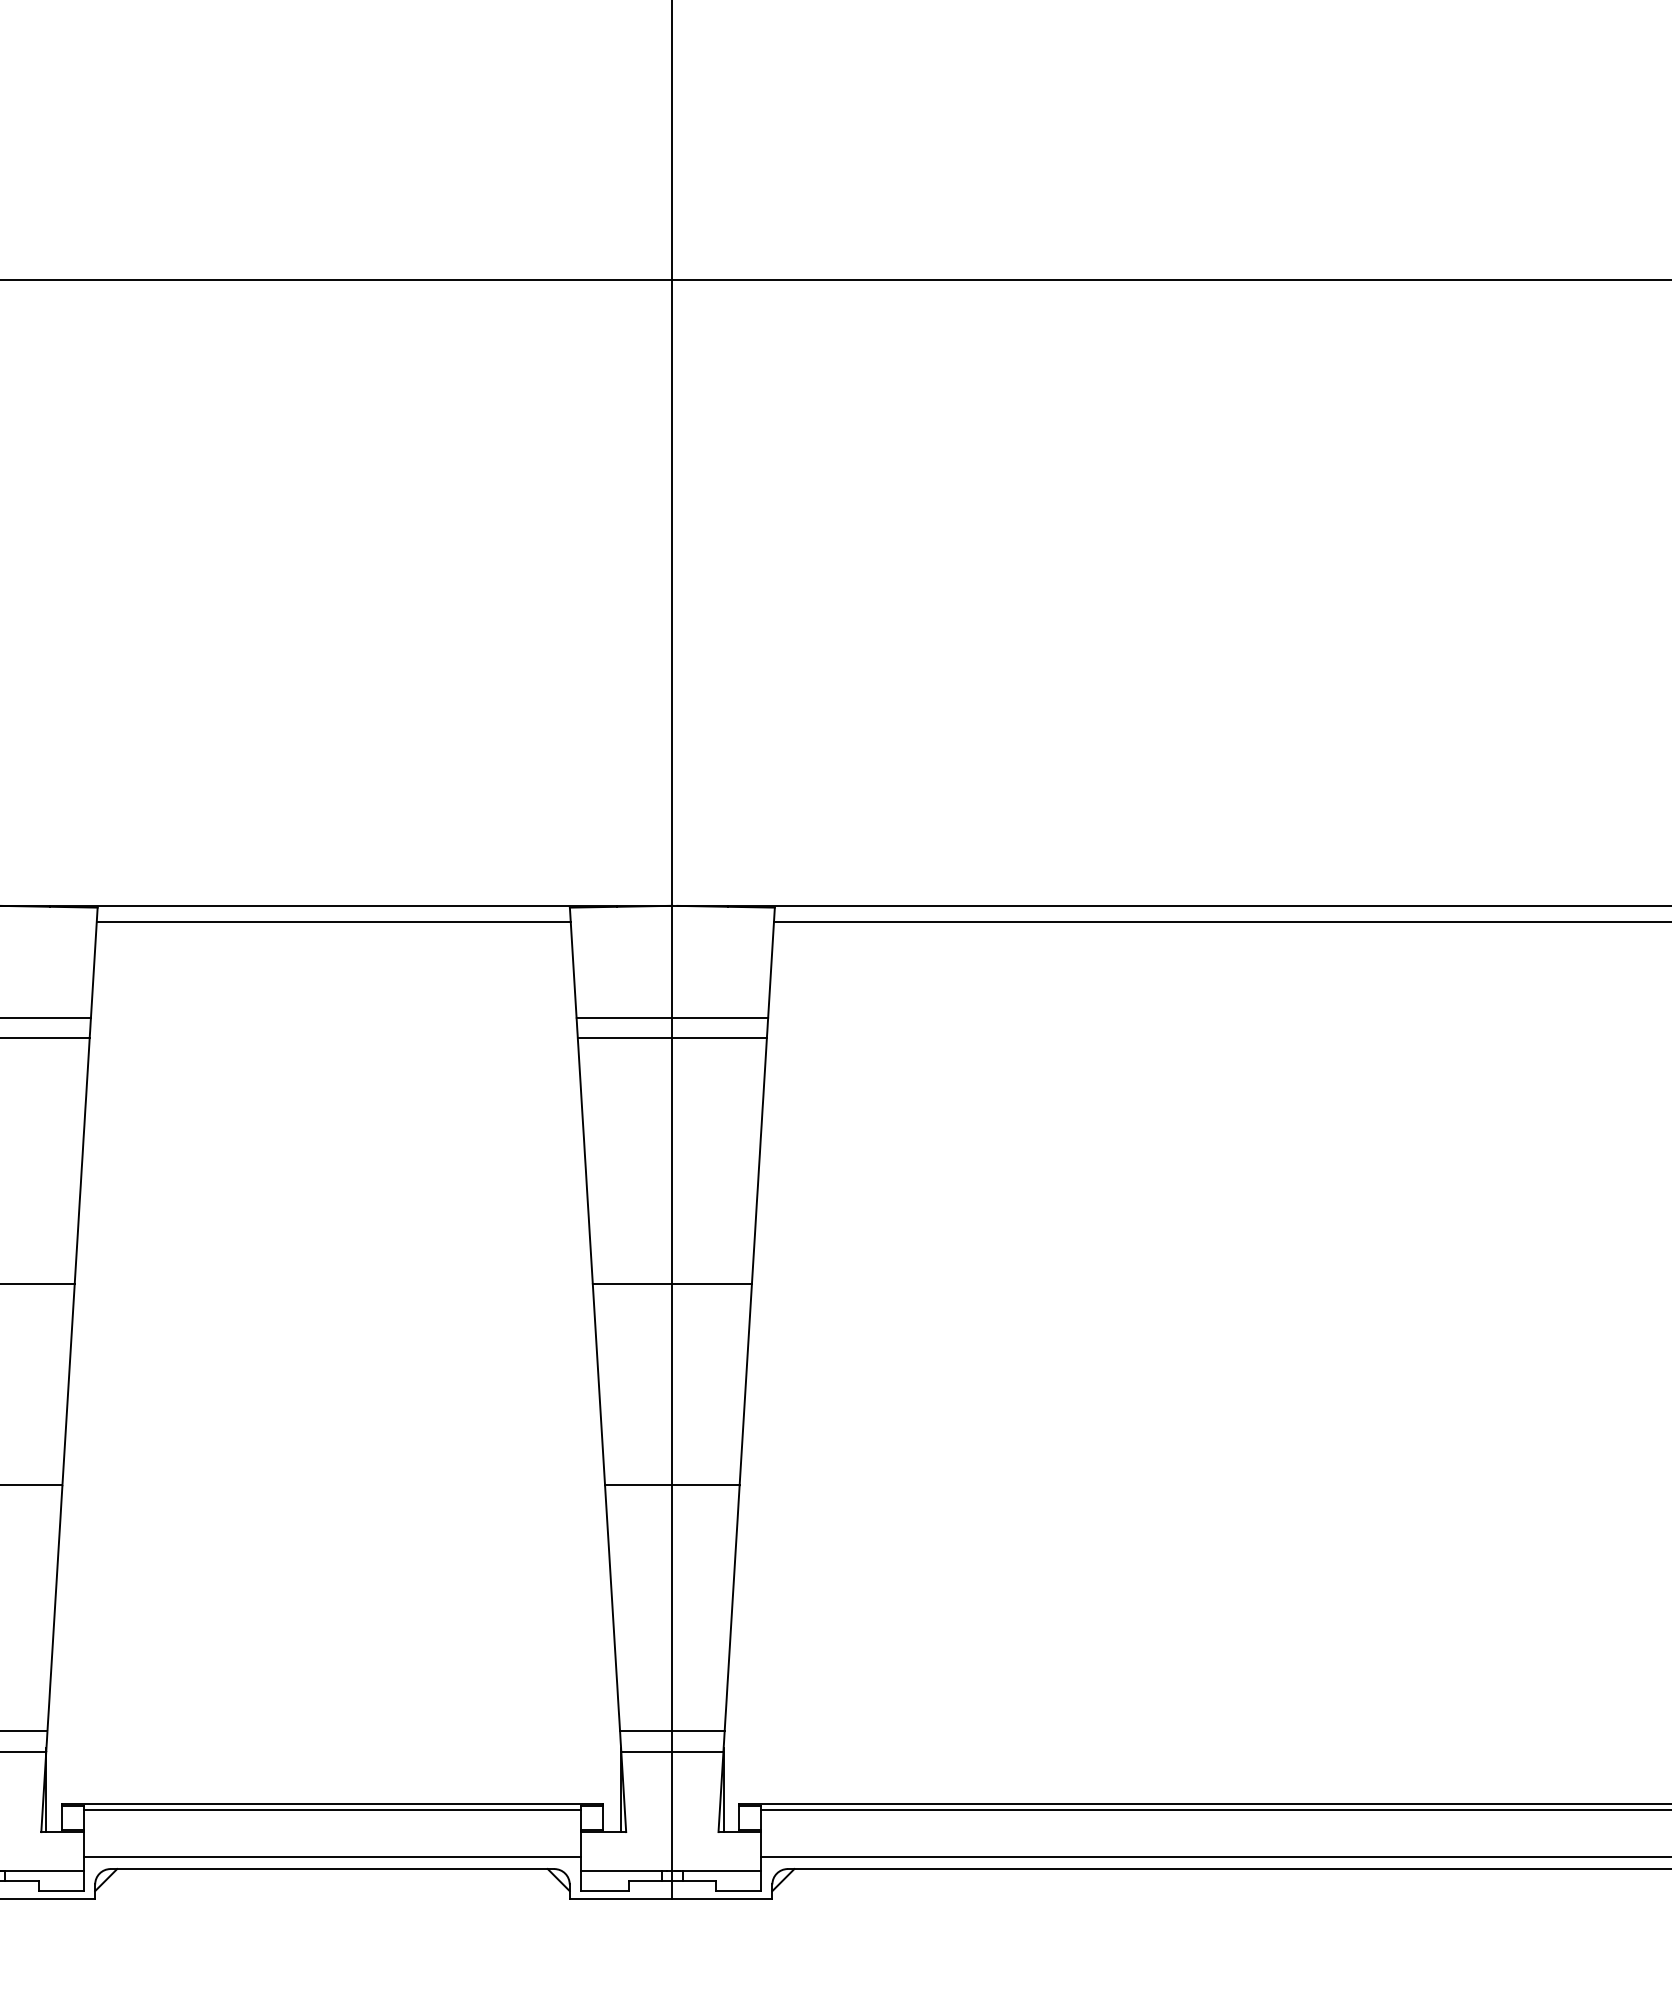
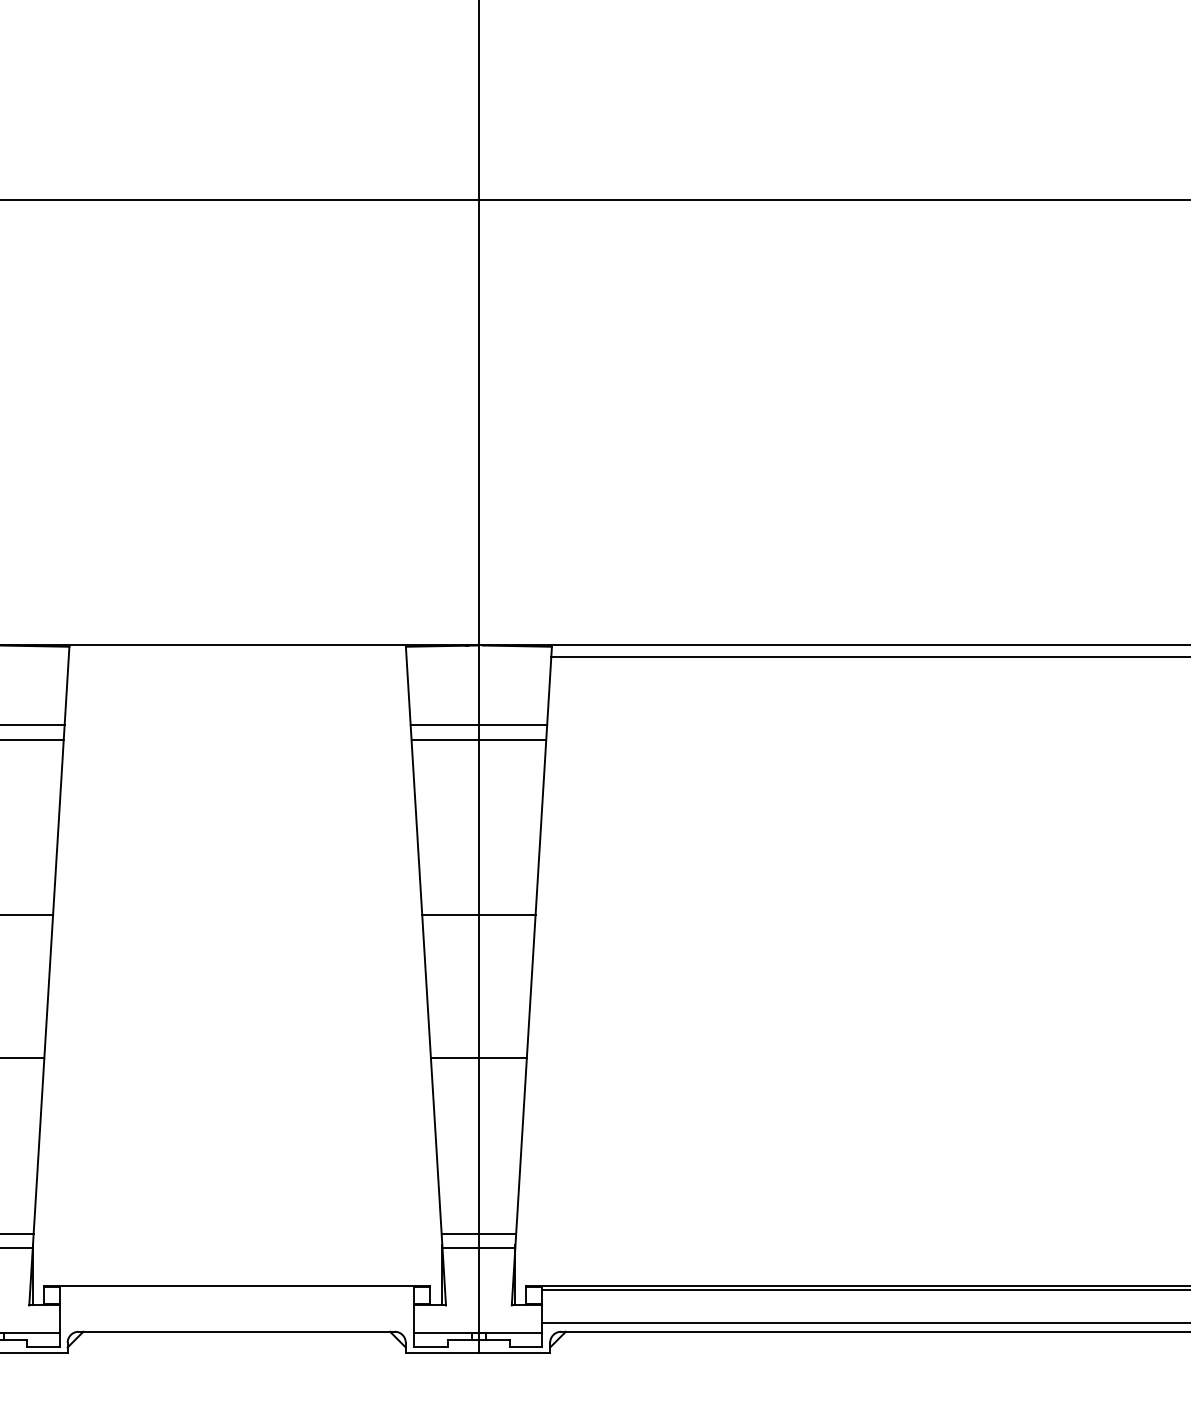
line: (333, 922) -> (237, 657), removed
line: (332, 1809) -> (236, 1289), removed
line: (332, 1857) -> (236, 1323), removed

